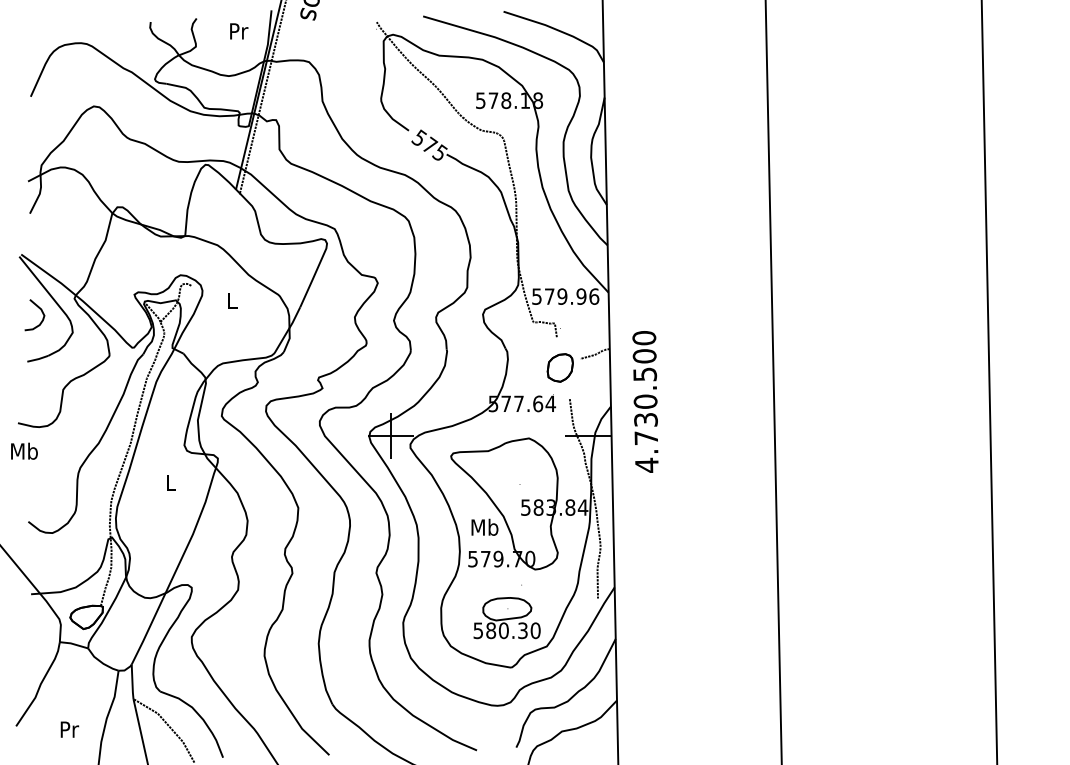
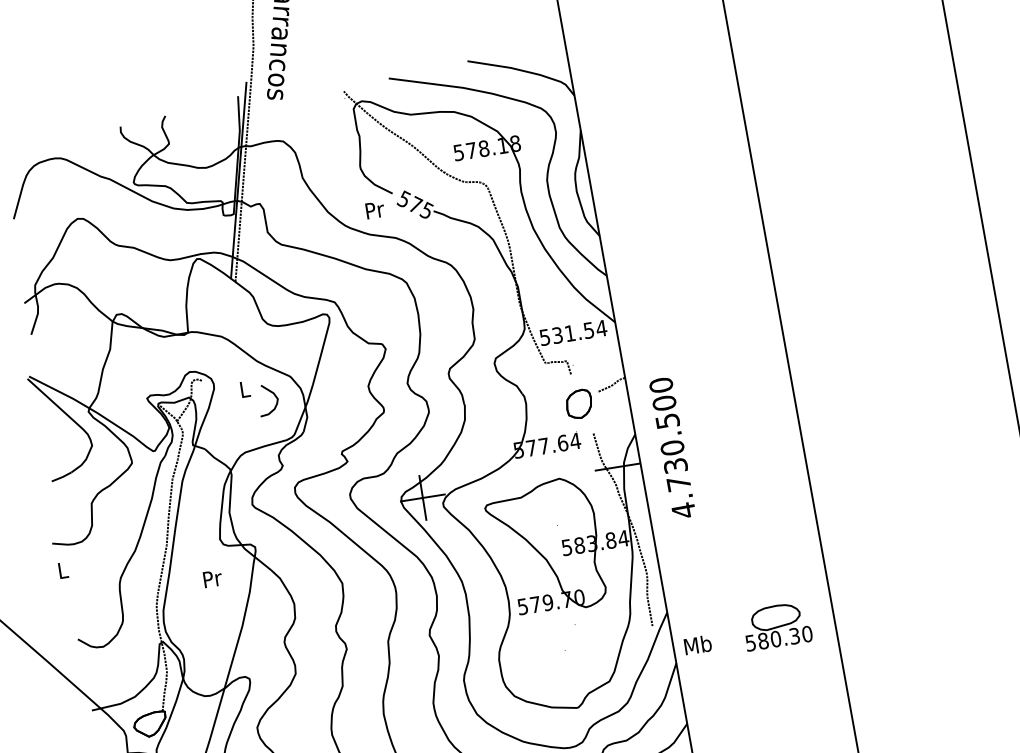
text: (239, 31) -> (375, 210), moved
text: (572, 296) -> (580, 331), 579.96 -> 531.54
curve: (41, 312) -> (274, 396), moved
text: (645, 401) -> (672, 447), moved
text: (24, 450) -> (62, 569), Mb -> L
text: (171, 483) -> (213, 579), L -> Pr
text: (484, 526) -> (697, 644), moved
part: (506, 618) -> (776, 626), moved

